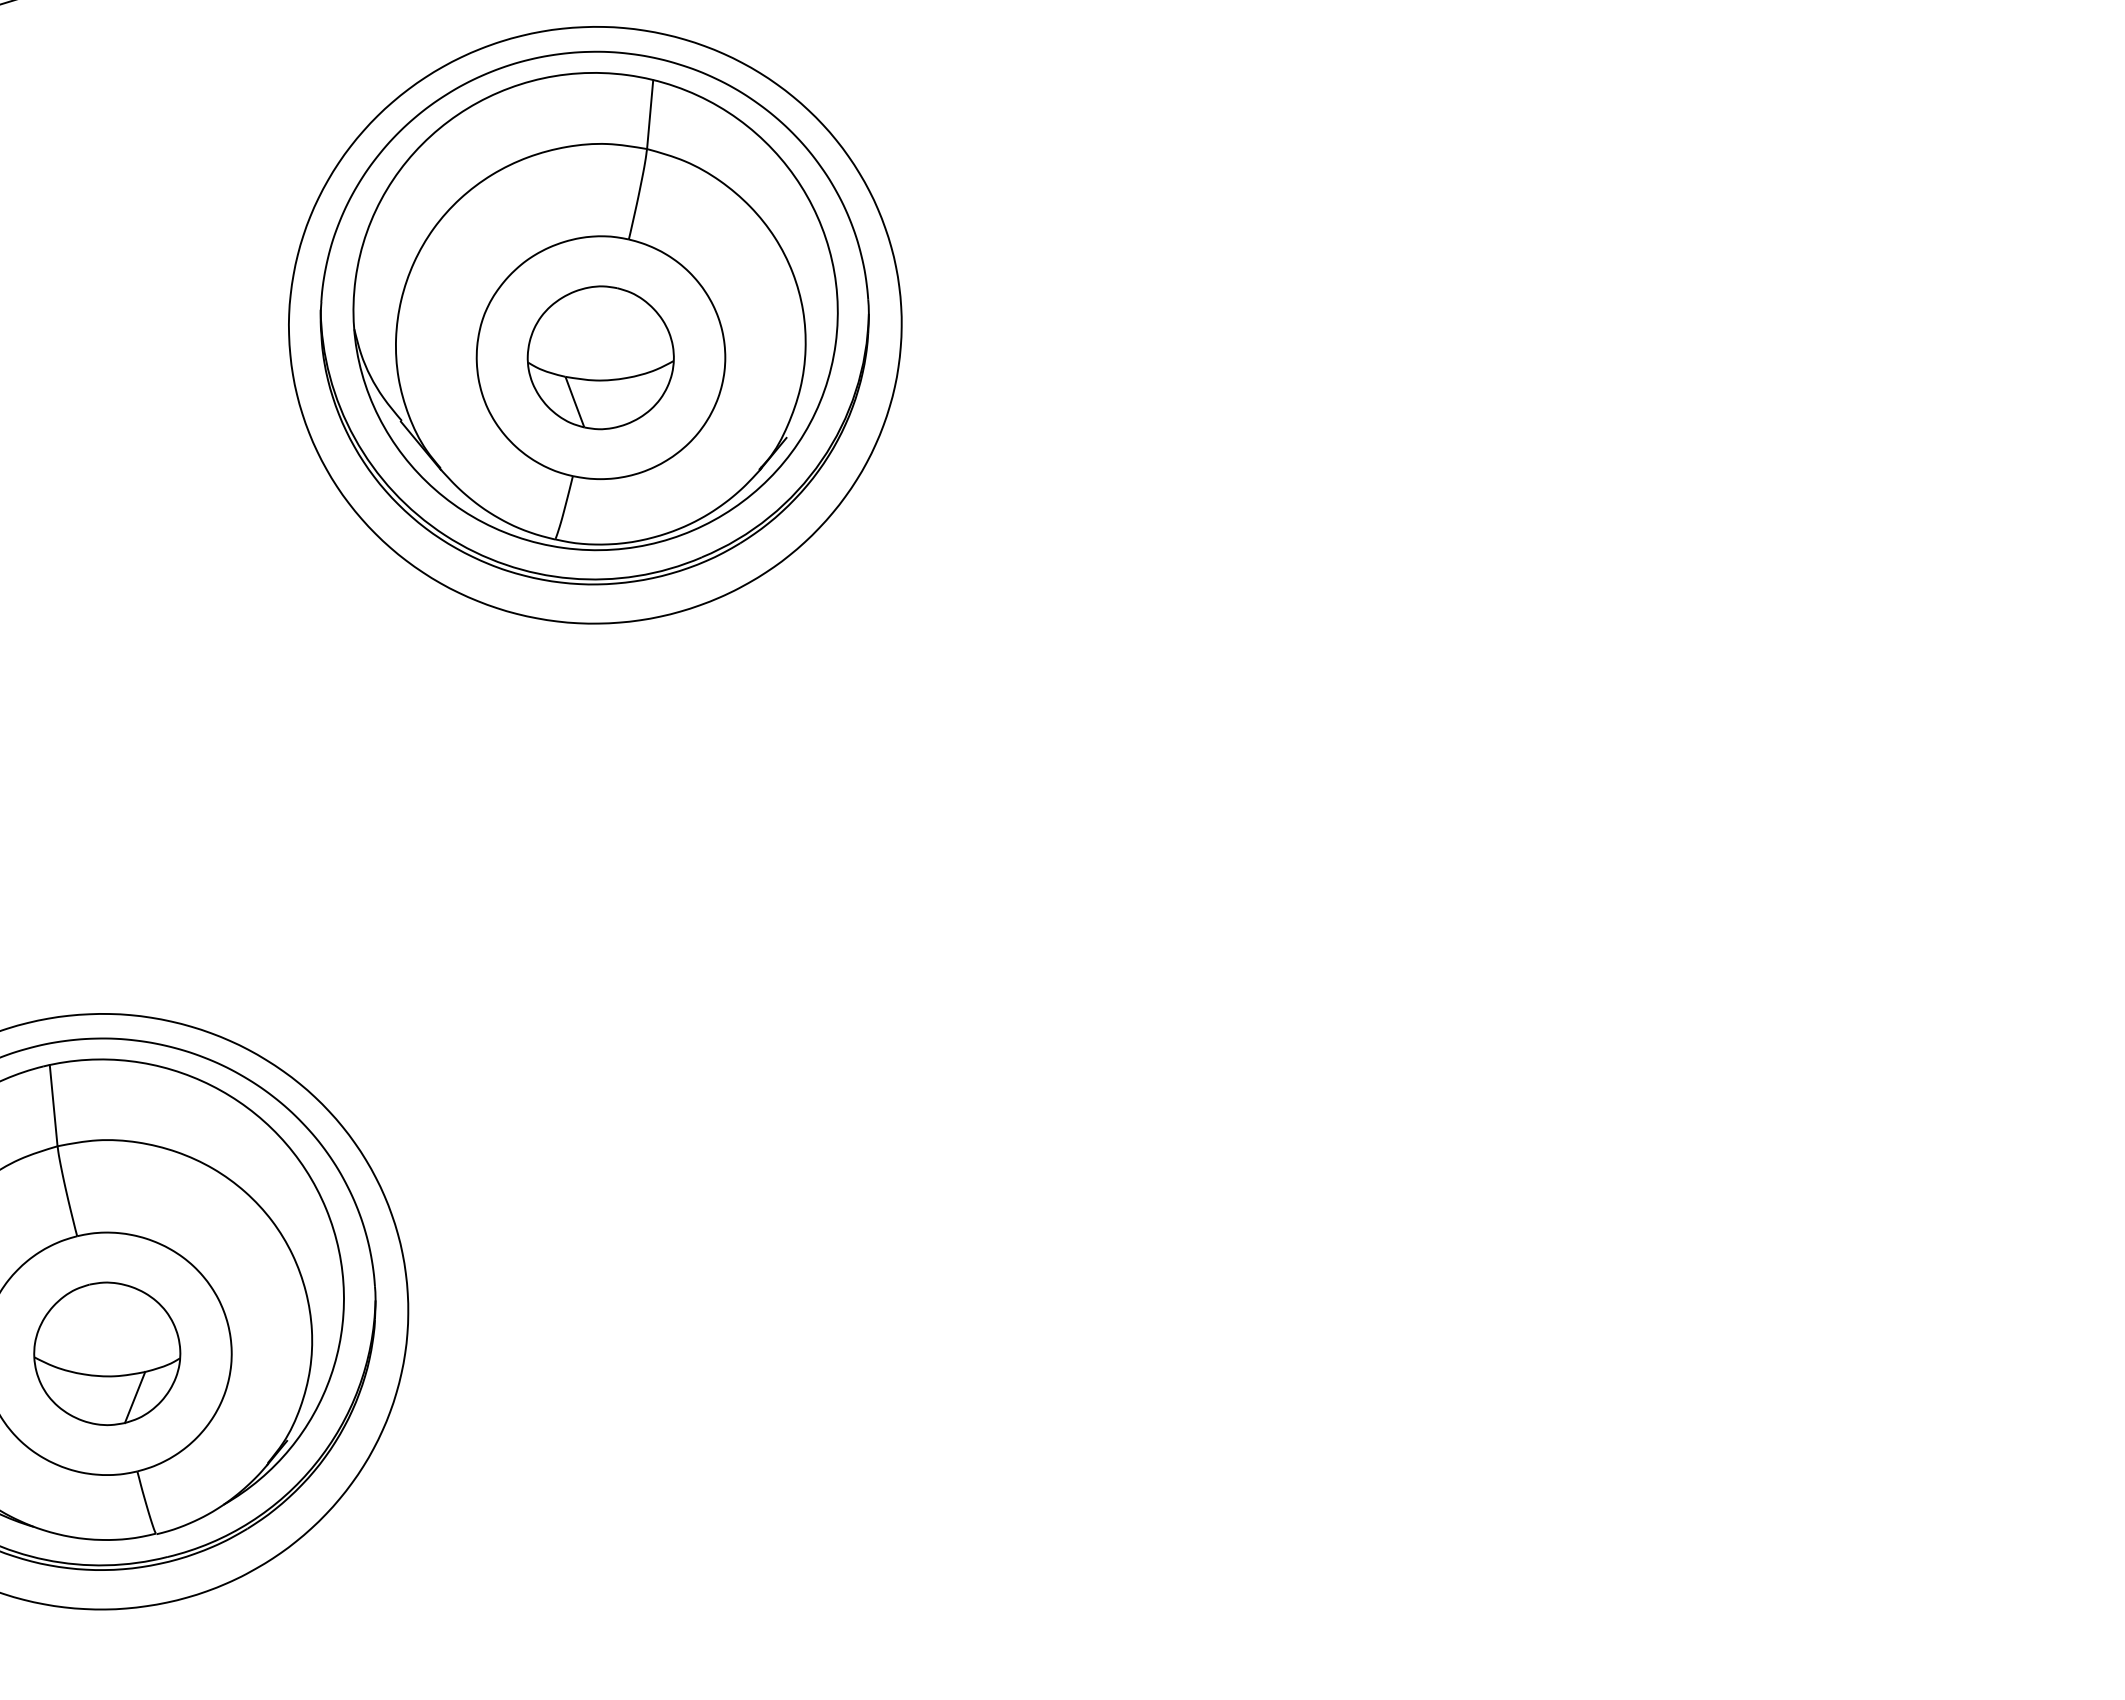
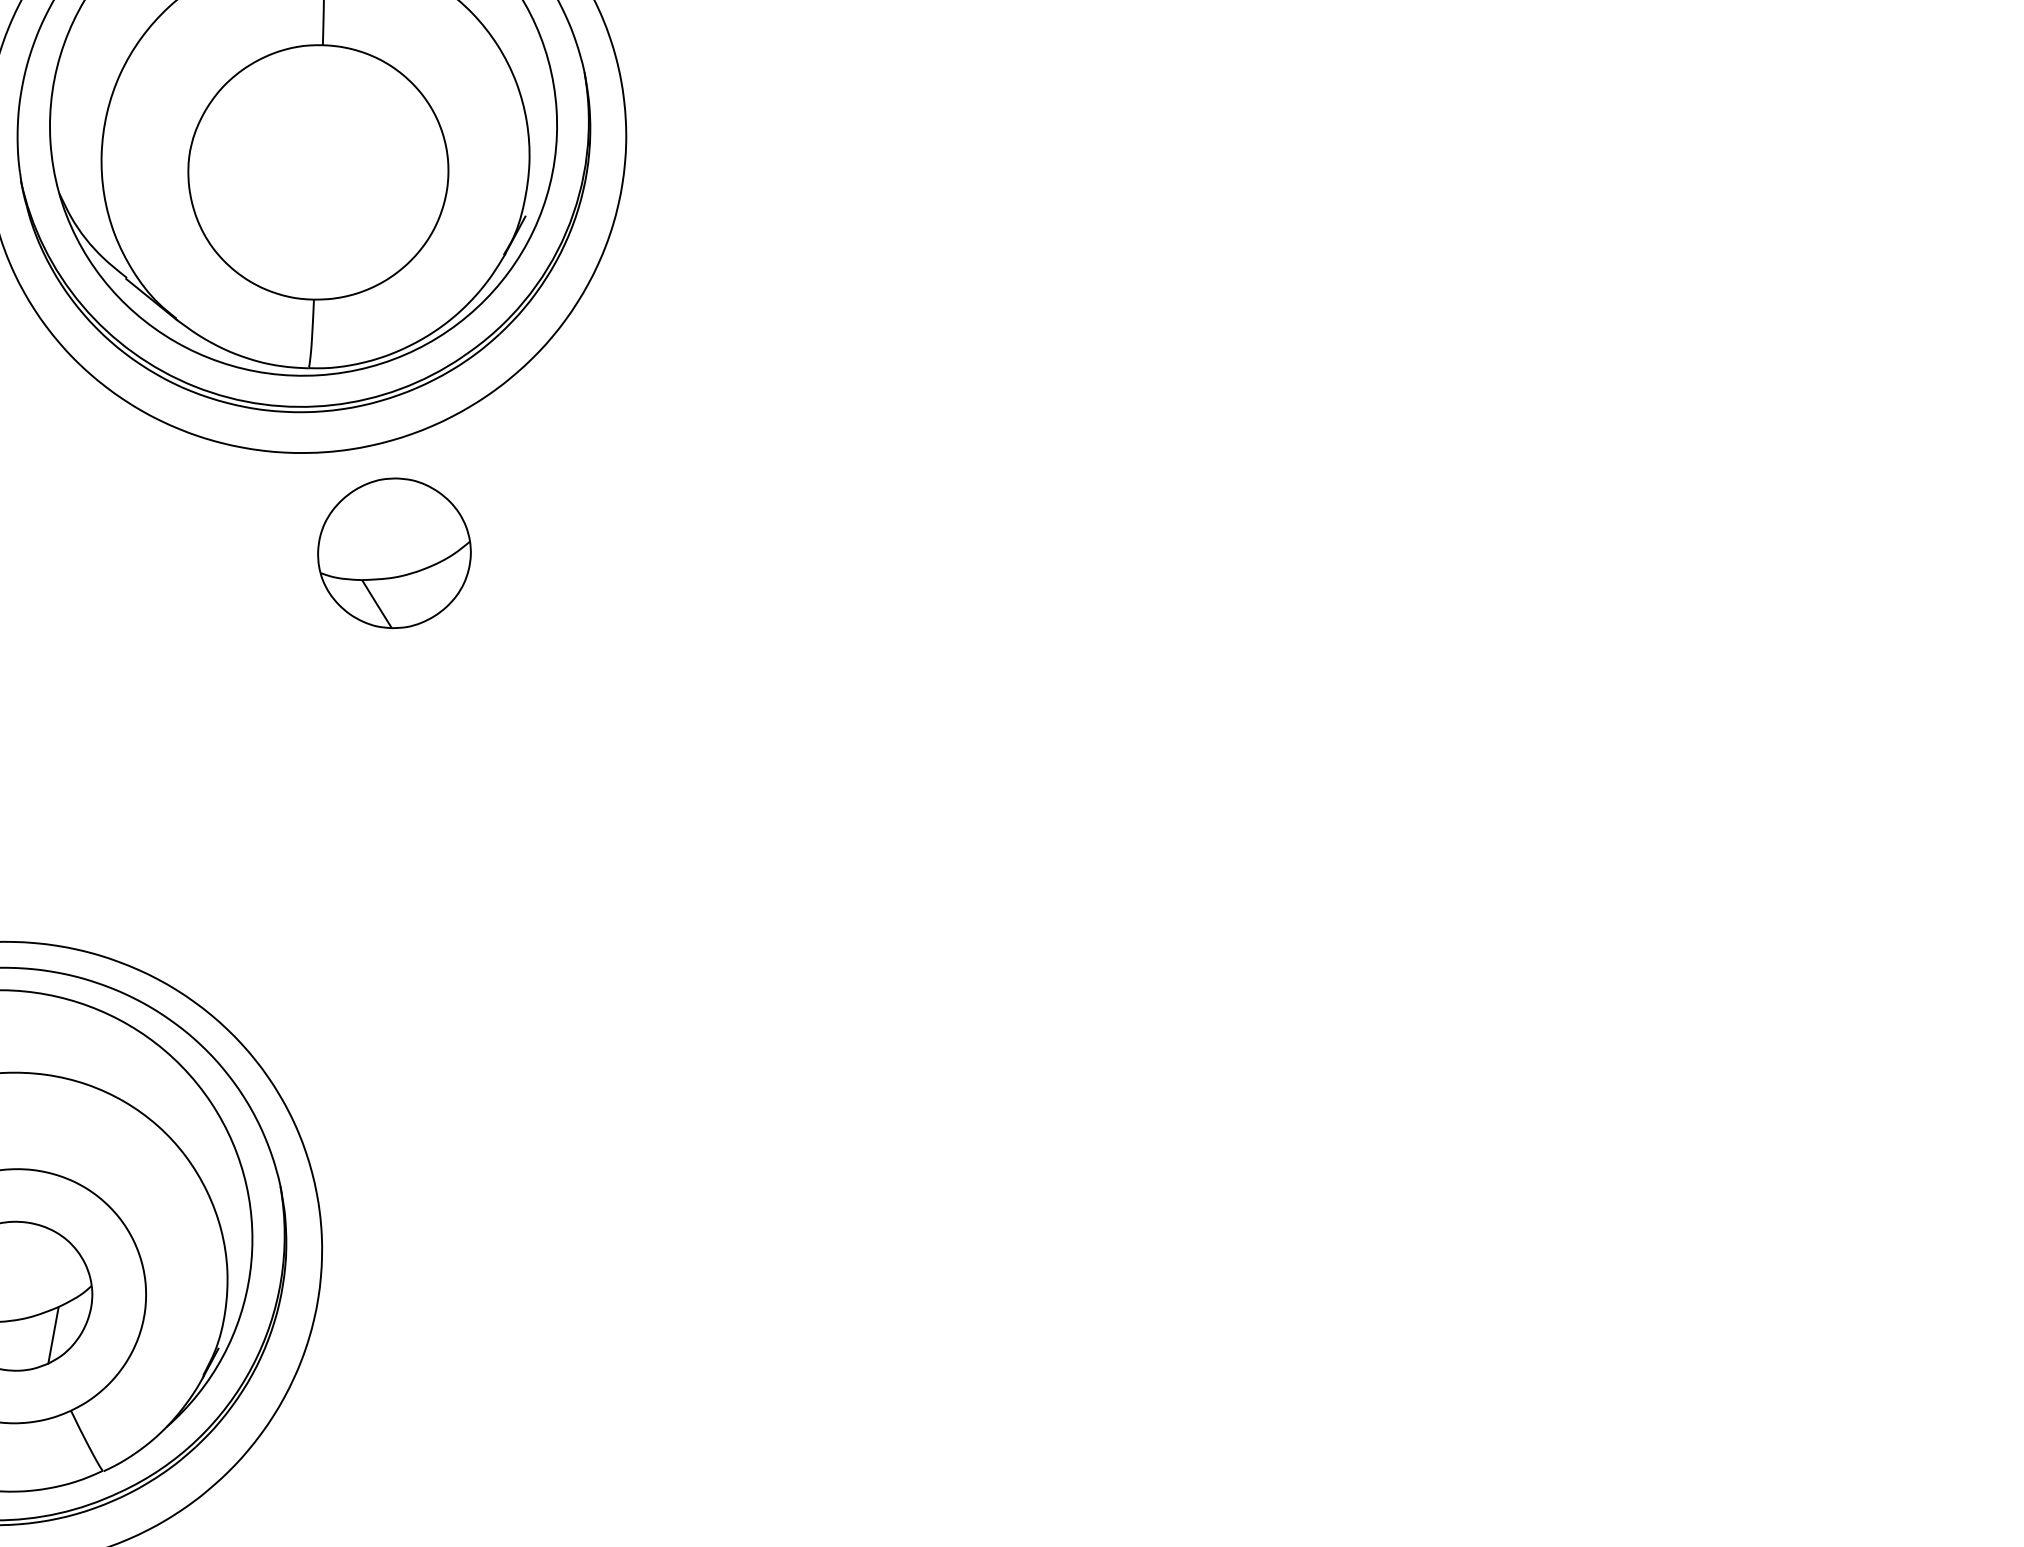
part: (600, 357) -> (394, 553), moved

